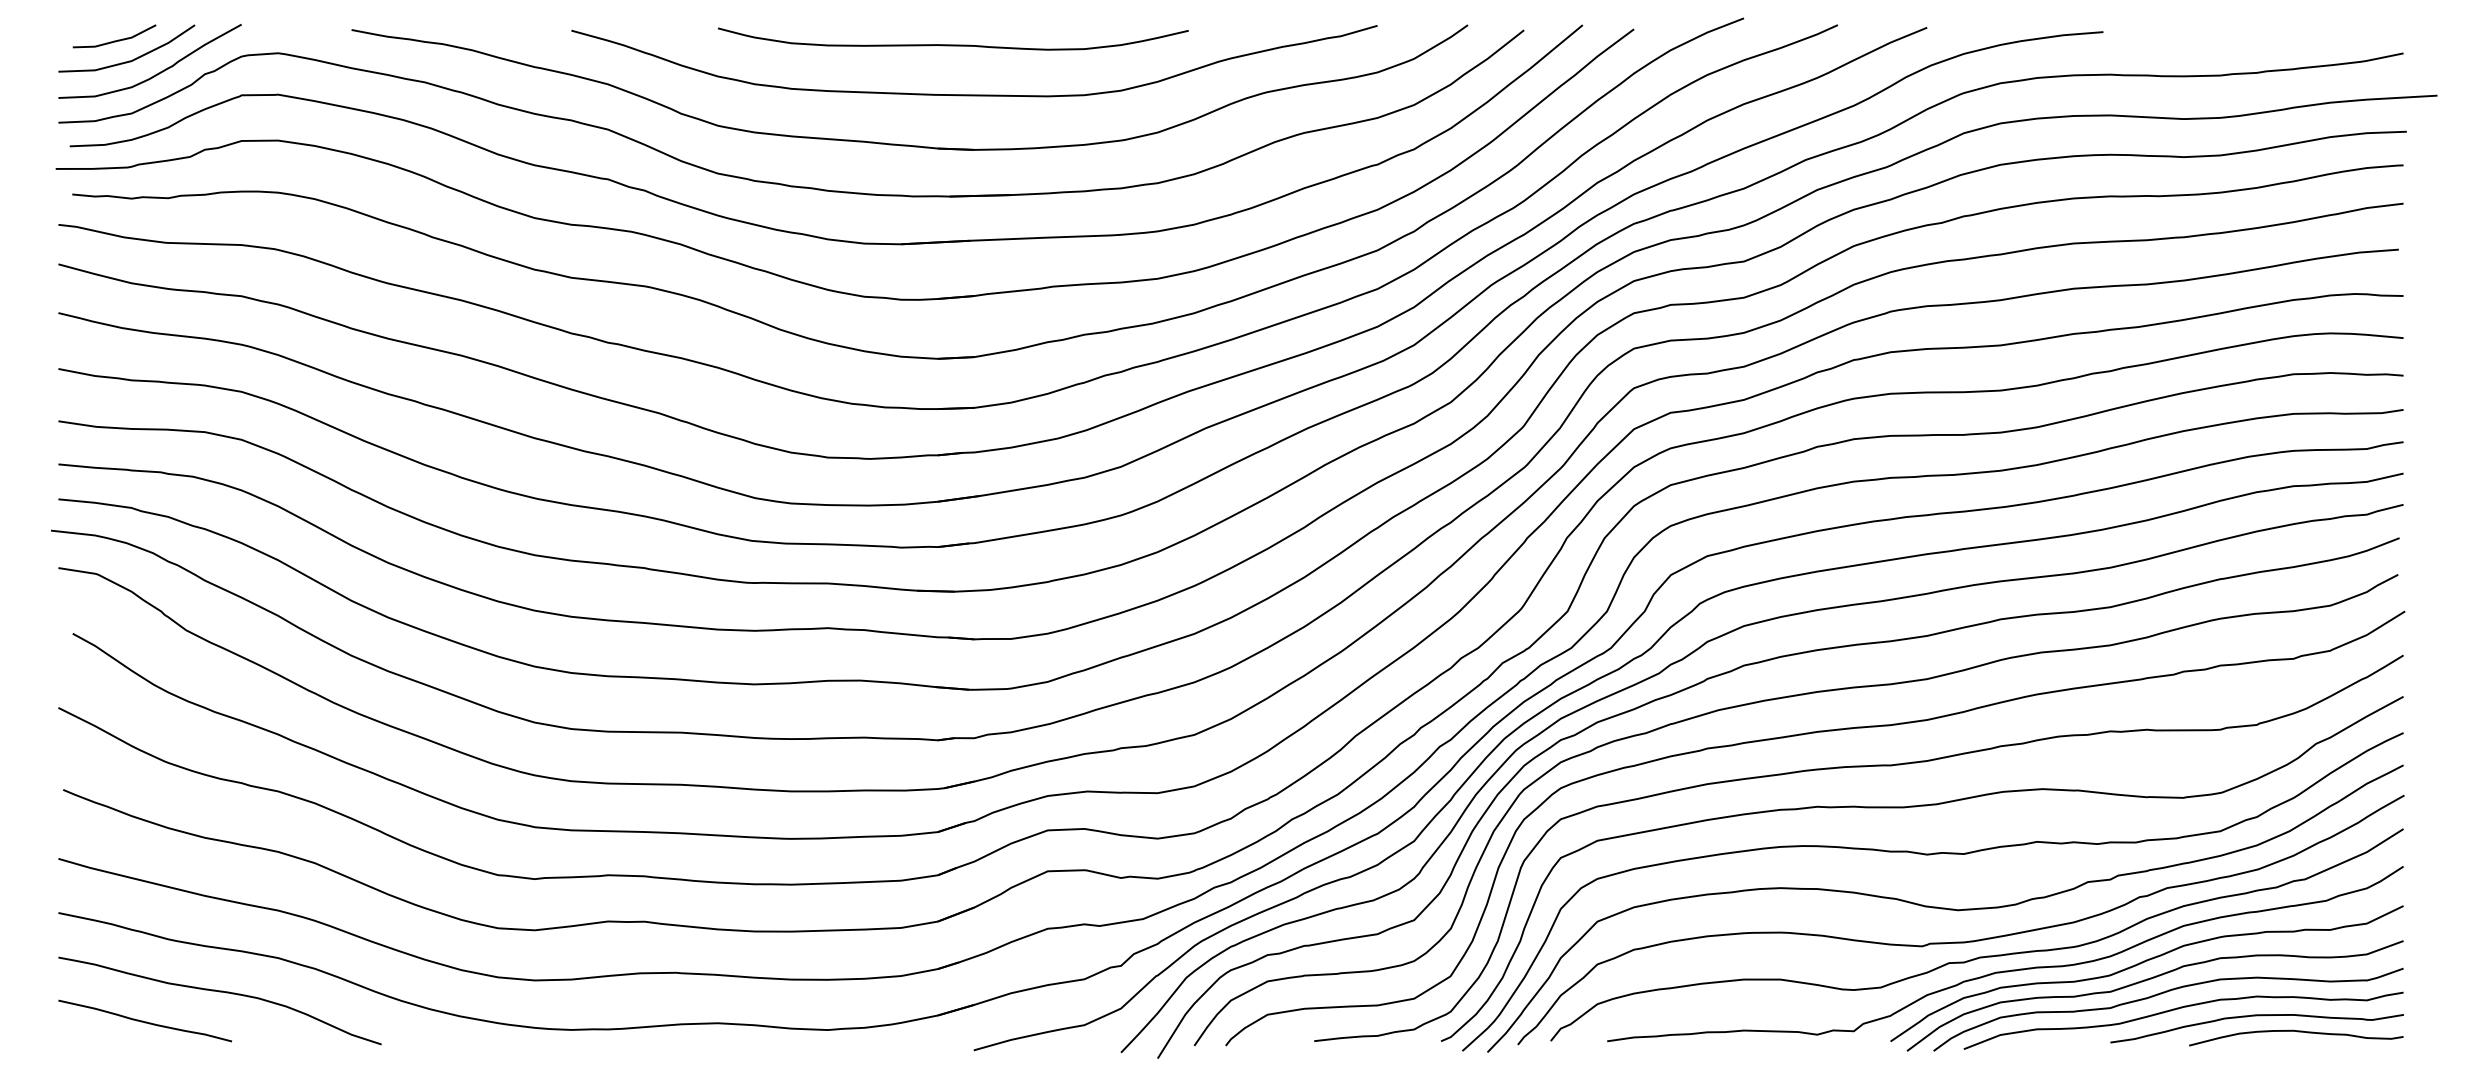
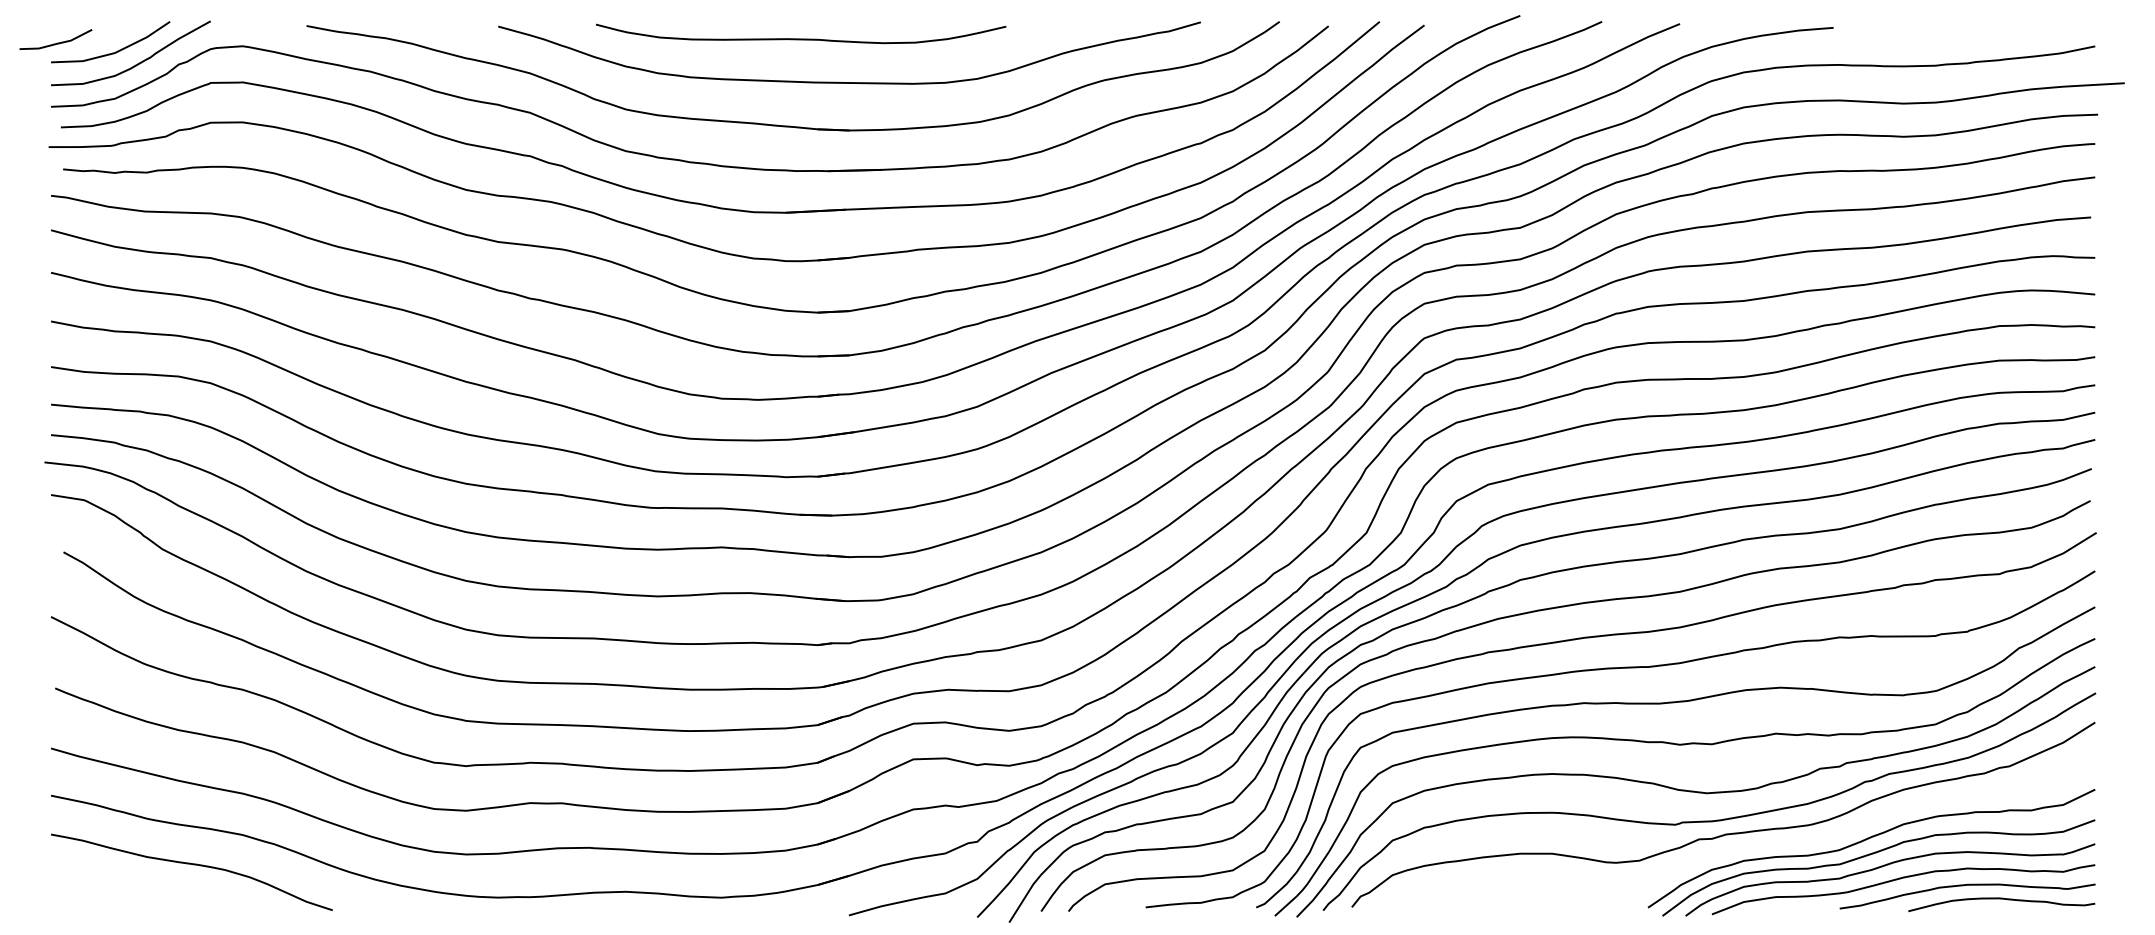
line: (116, 39) -> (57, 42), moved
curve: (953, 44) -> (801, 38), moved
curve: (2005, 970) -> (1748, 845), removed
curve: (143, 1020) -> (125, 889), removed

